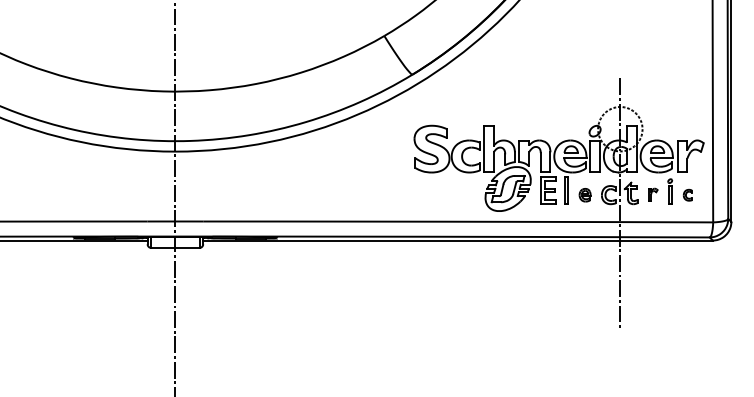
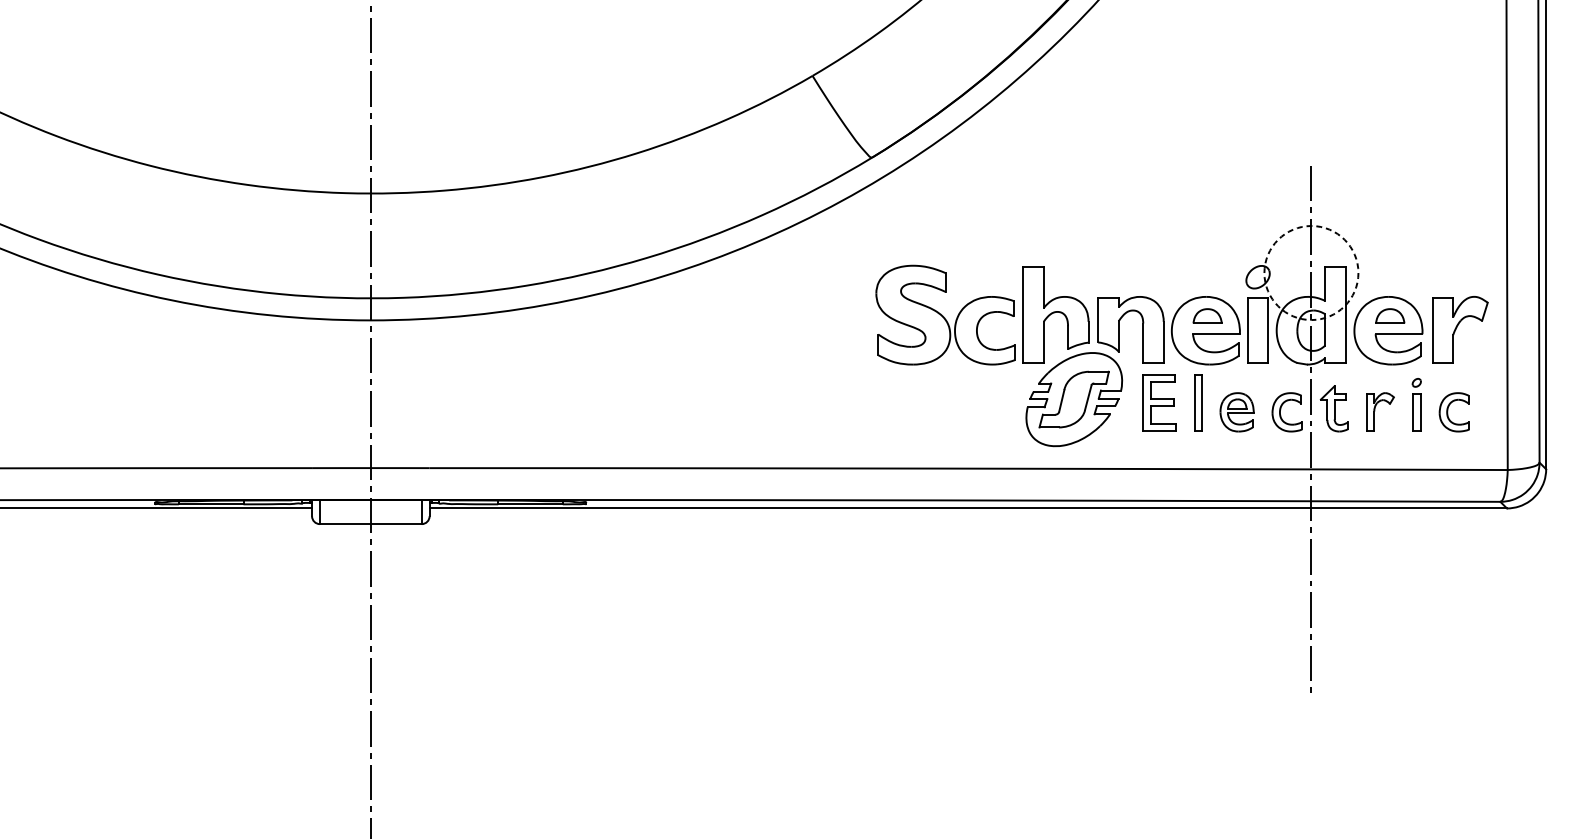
part: (653, 194) -> (1381, 411), size x1.43
part: (584, 195) -> (1235, 413), size x1.43
part: (687, 195) -> (1453, 413), size x1.67

